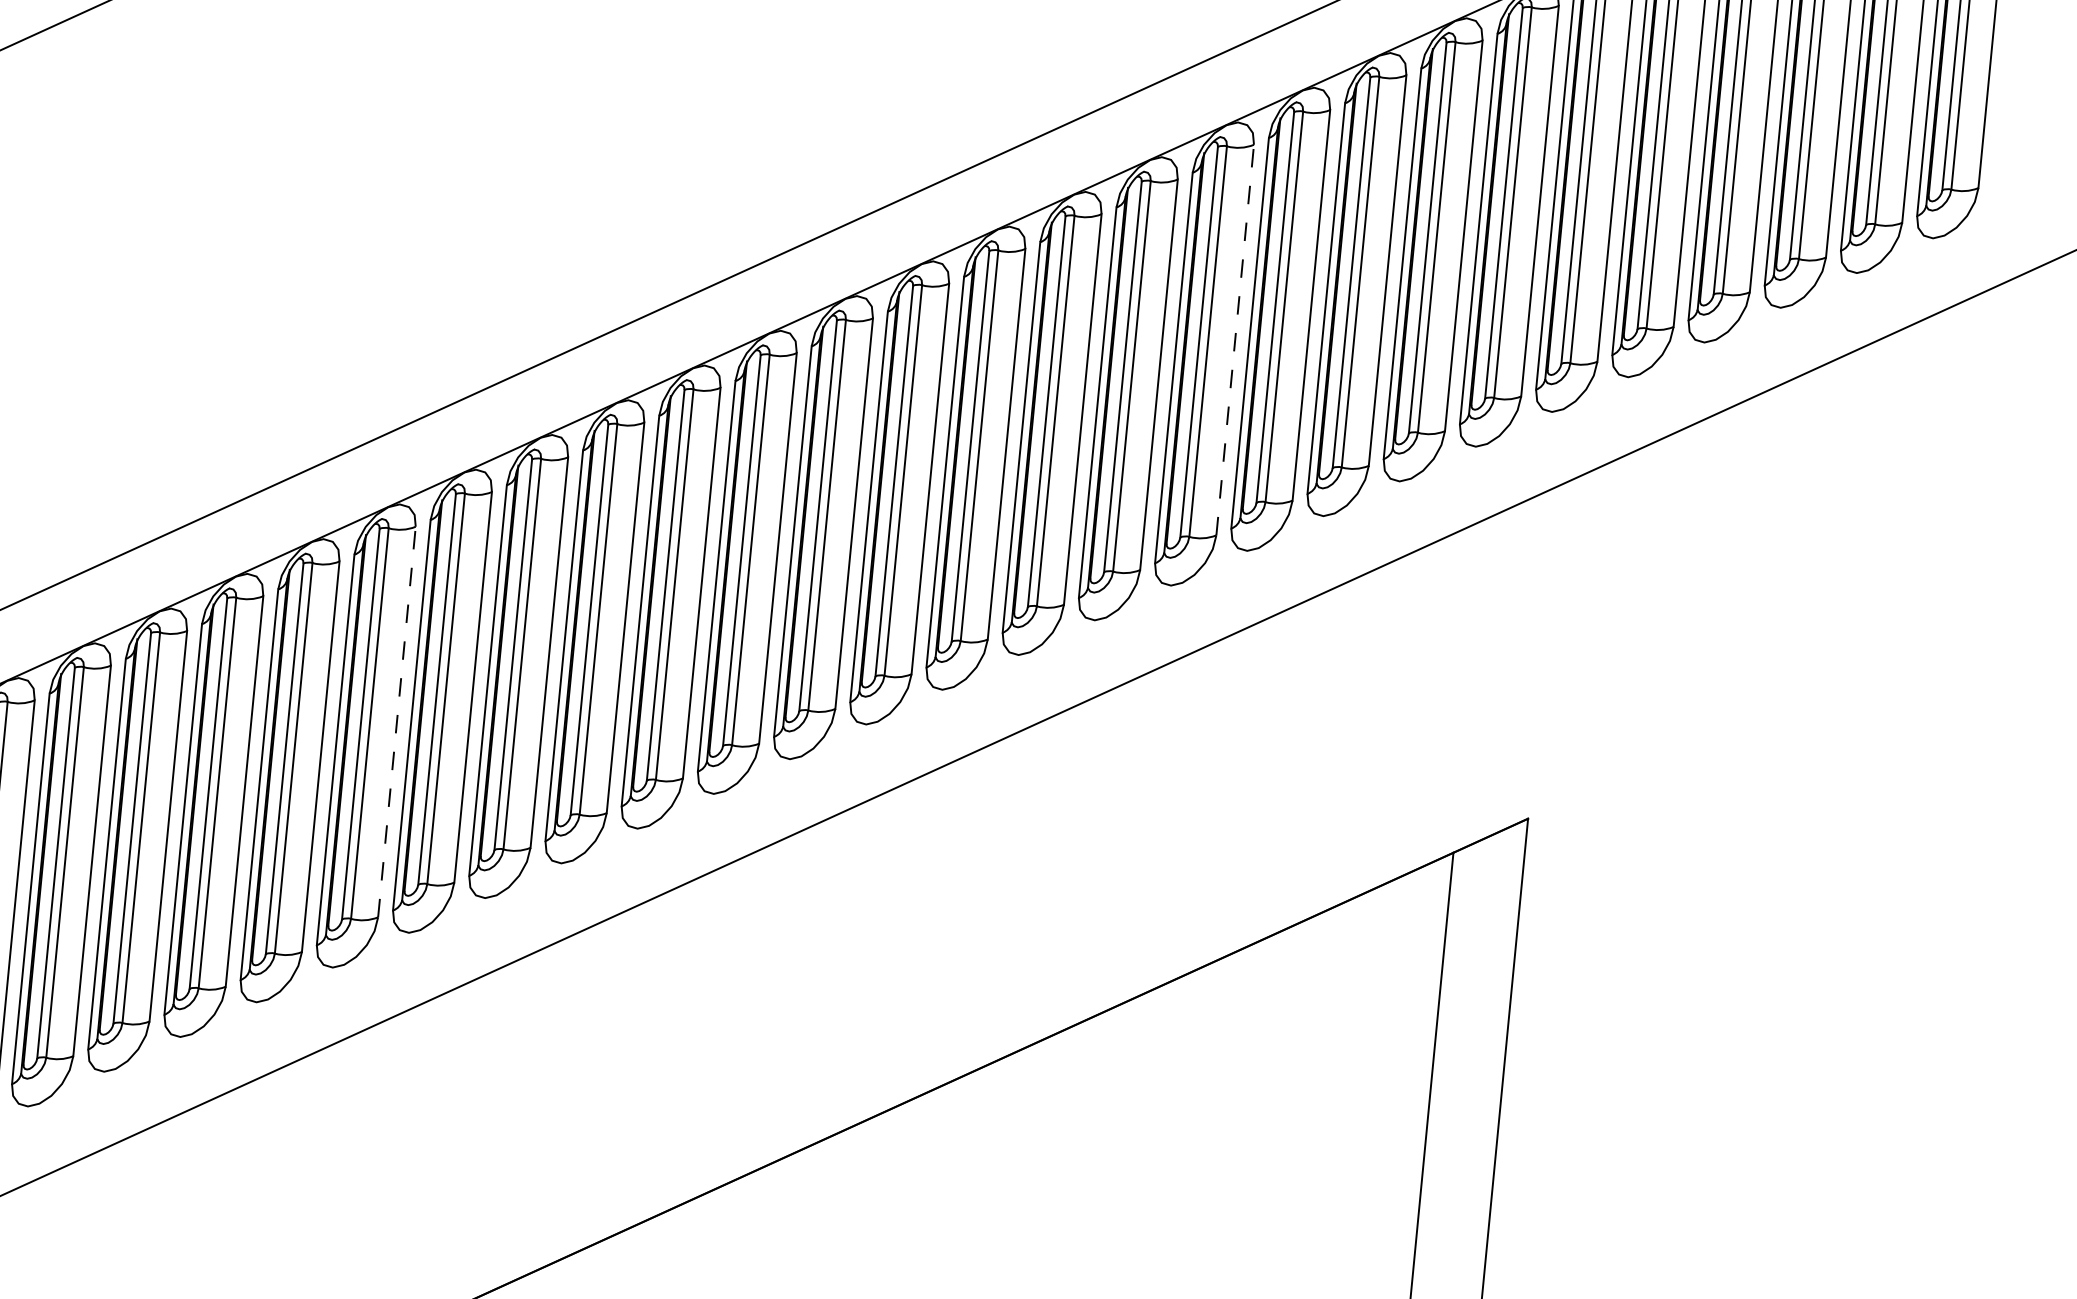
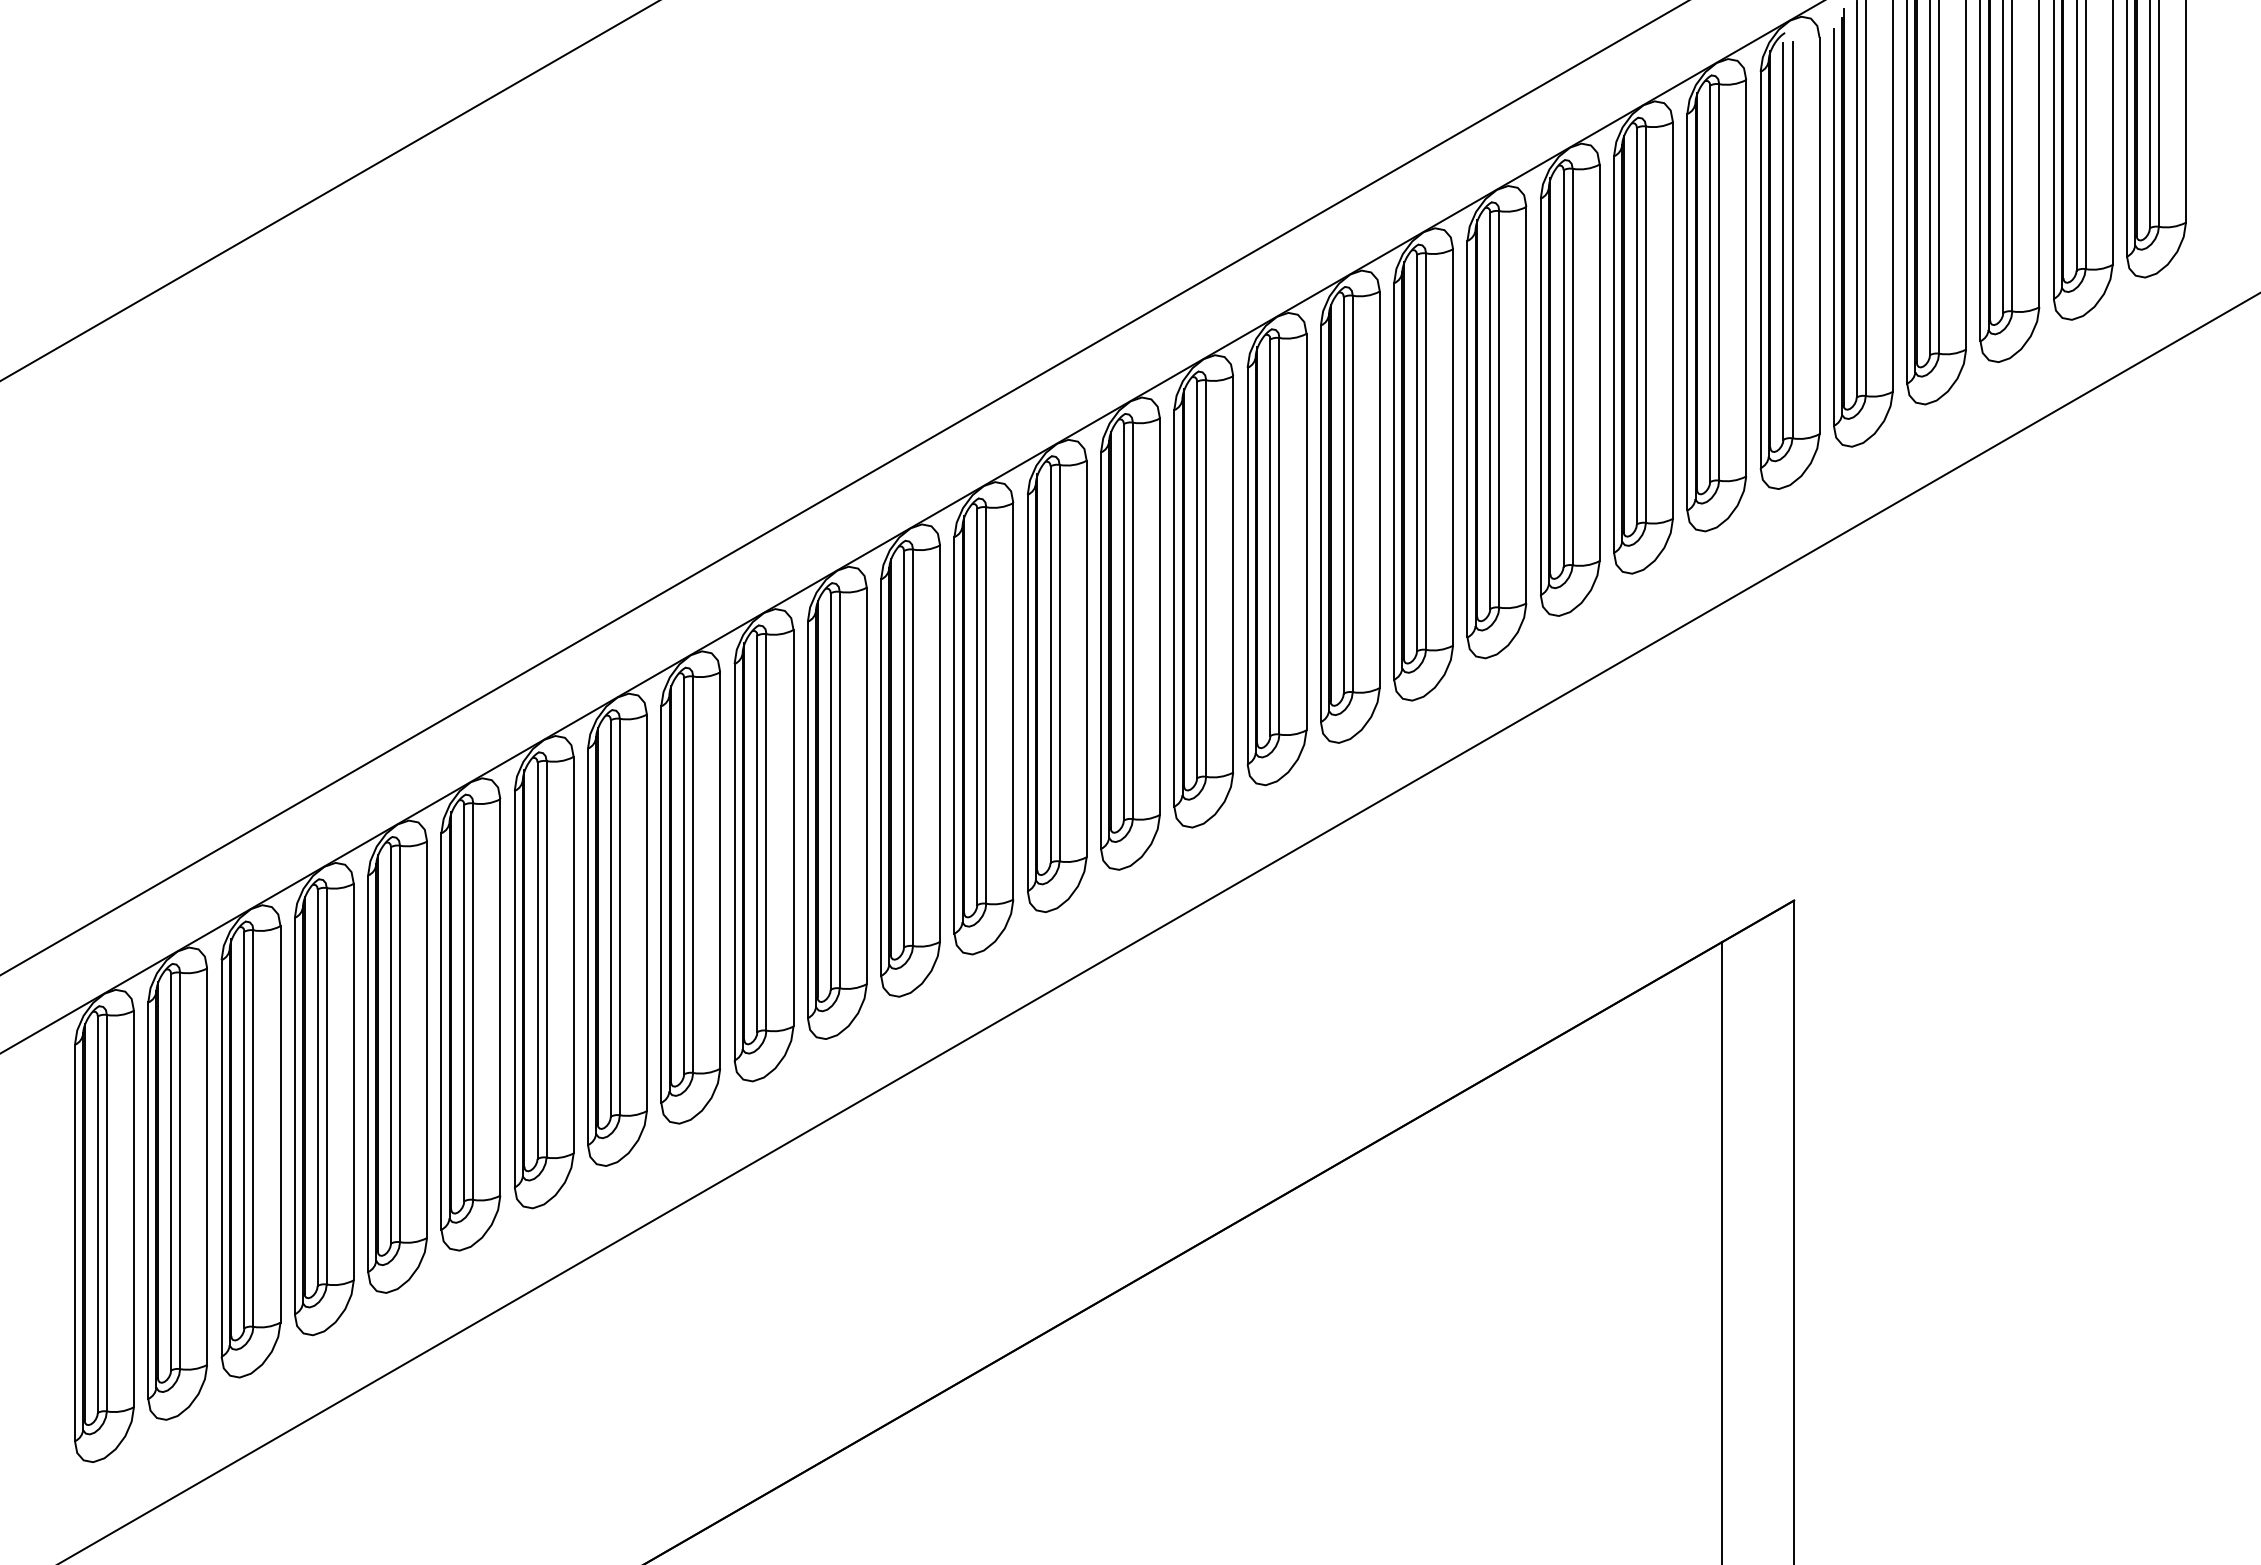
line: (1235, 339) -> (1453, 446), dashed -> solid
line: (396, 721) -> (646, 912), dashed -> solid

